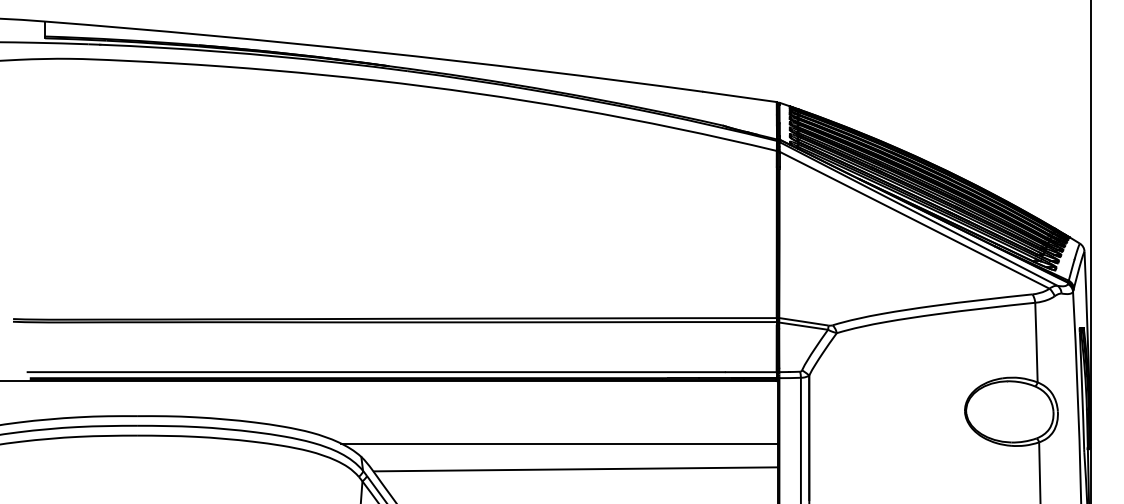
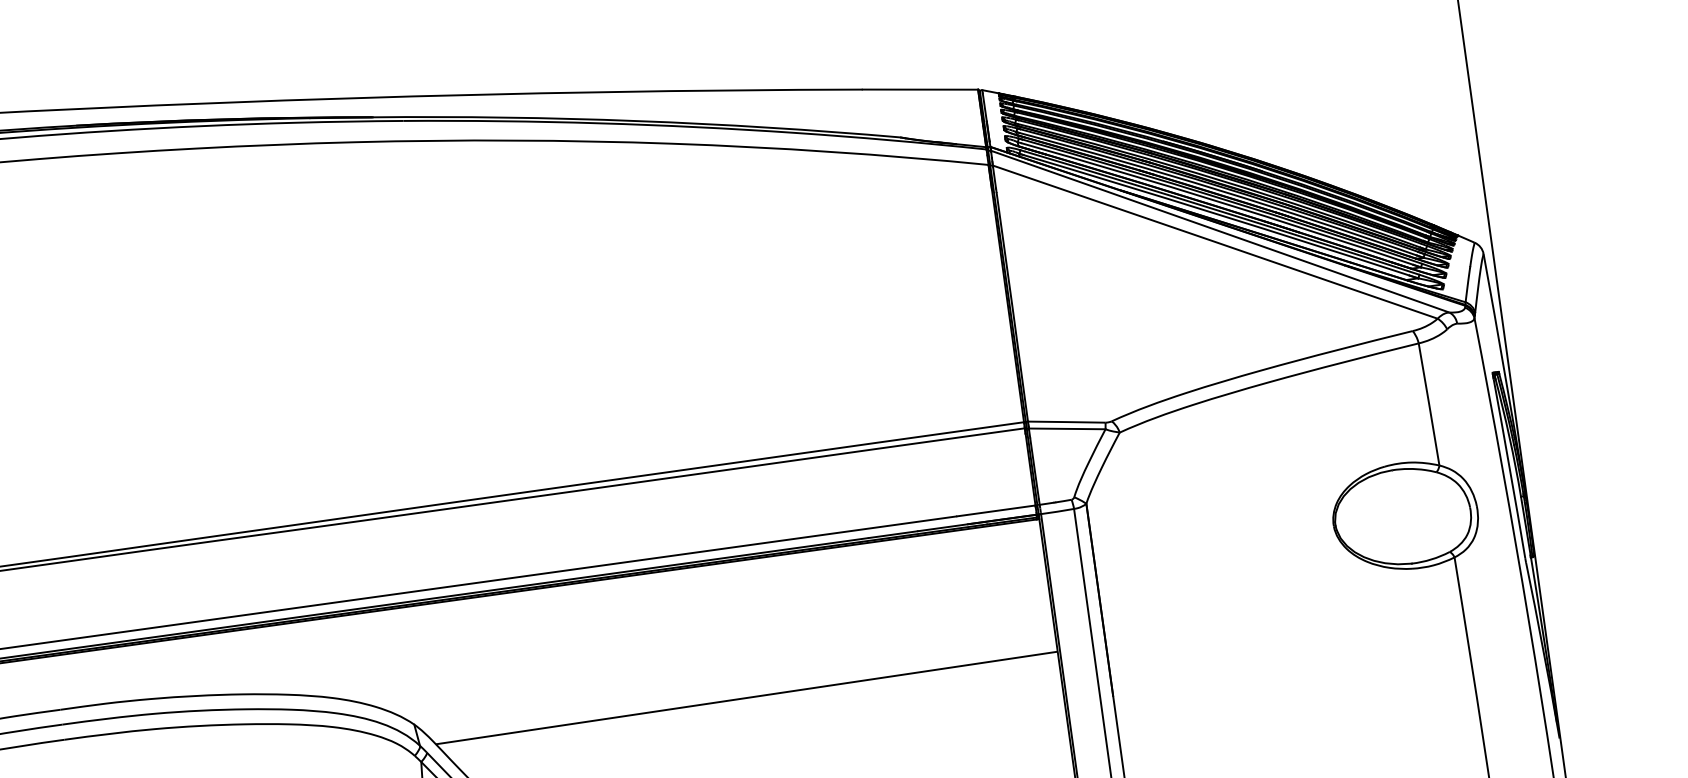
line: (558, 443) -> (714, 661), removed

